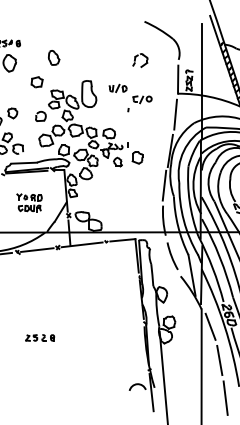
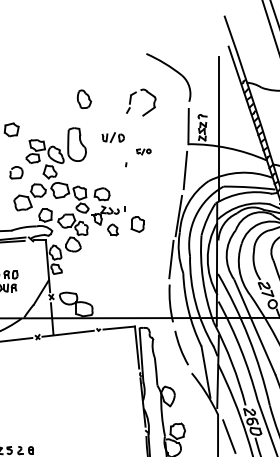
part: (54, 57) -> (84, 98), moved
part: (140, 60) -> (141, 102), size x1.6
part: (142, 99) -> (143, 151), size x0.6

